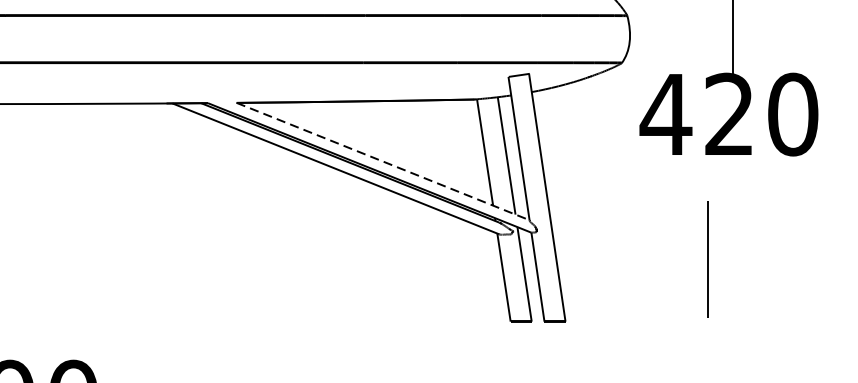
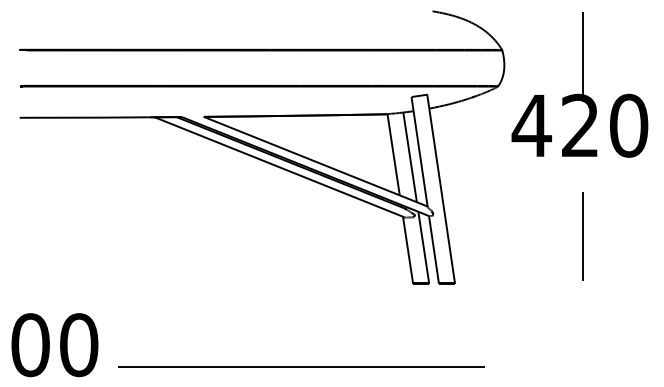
line: (382, 161) -> (315, 161), dashed -> solid
line: (707, 259) -> (582, 236), moved

